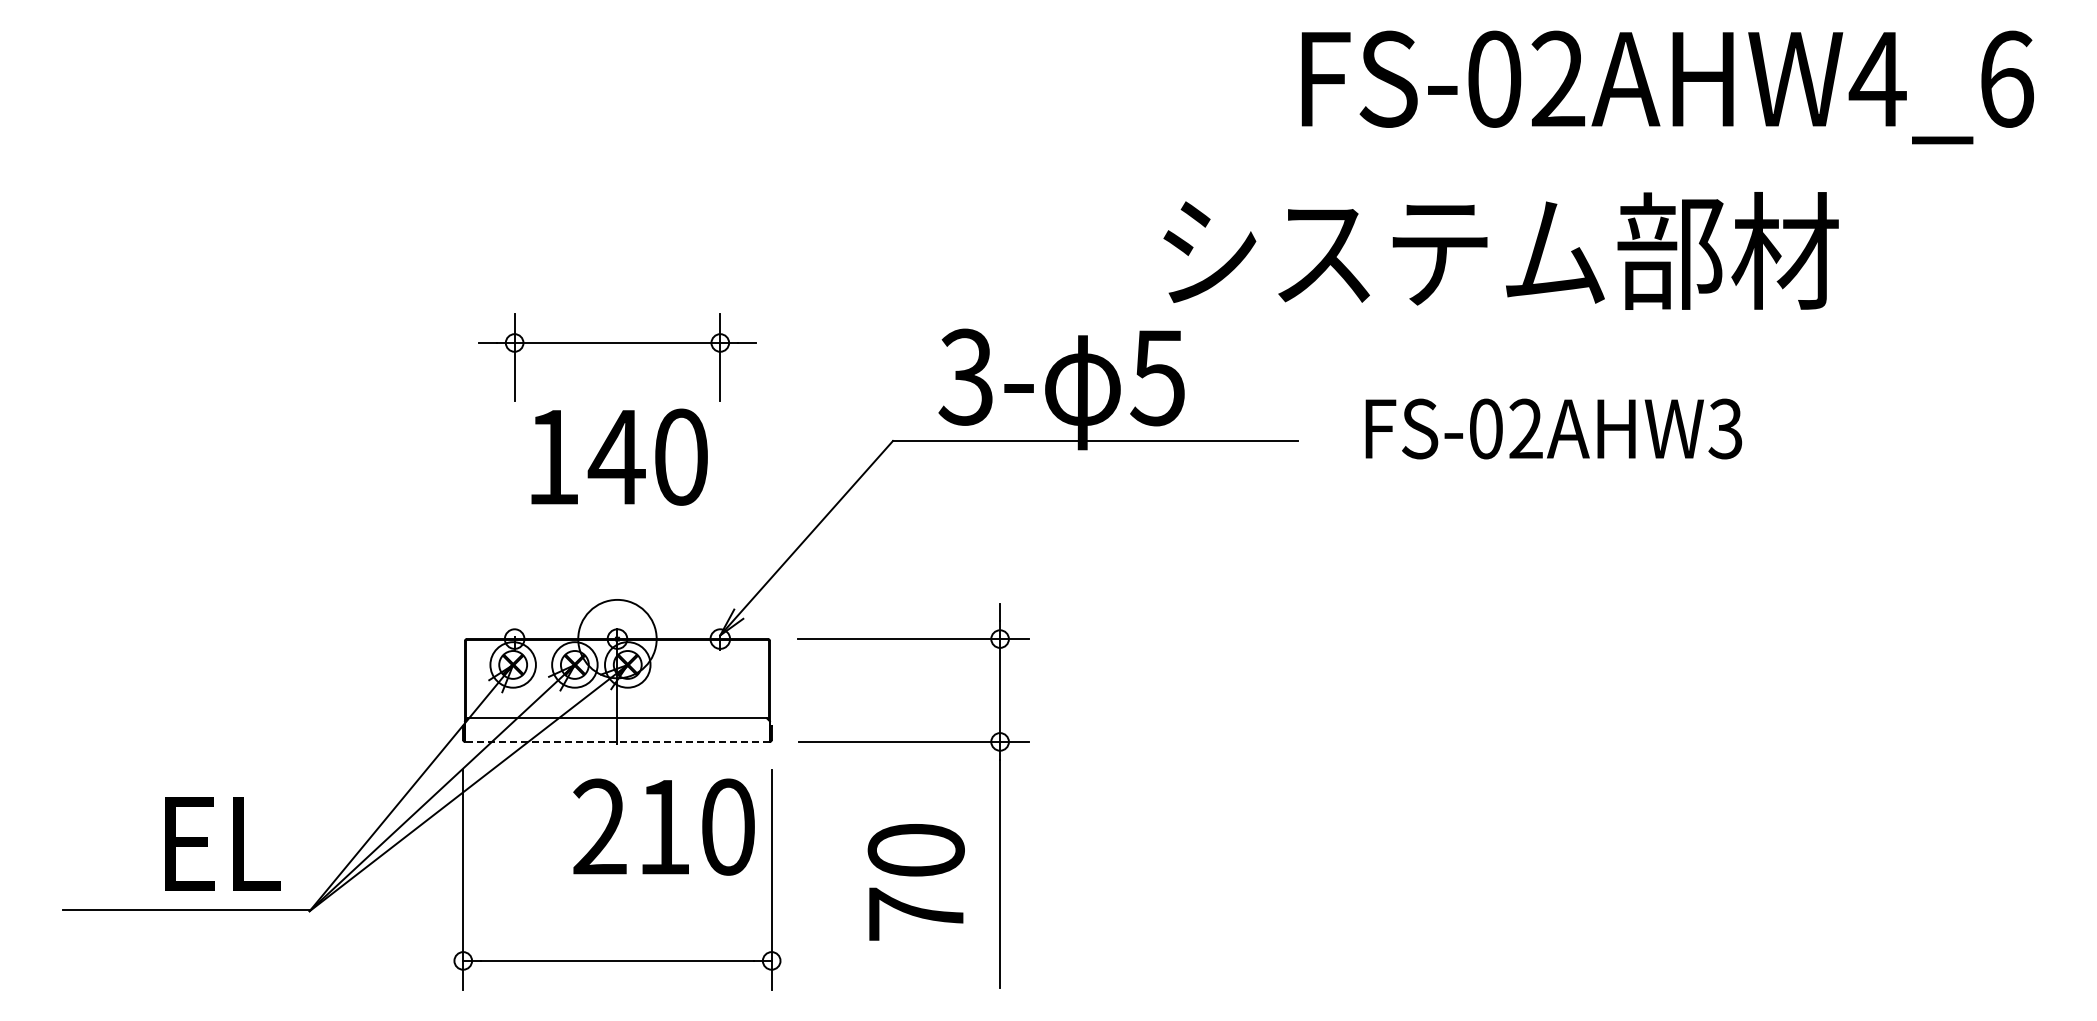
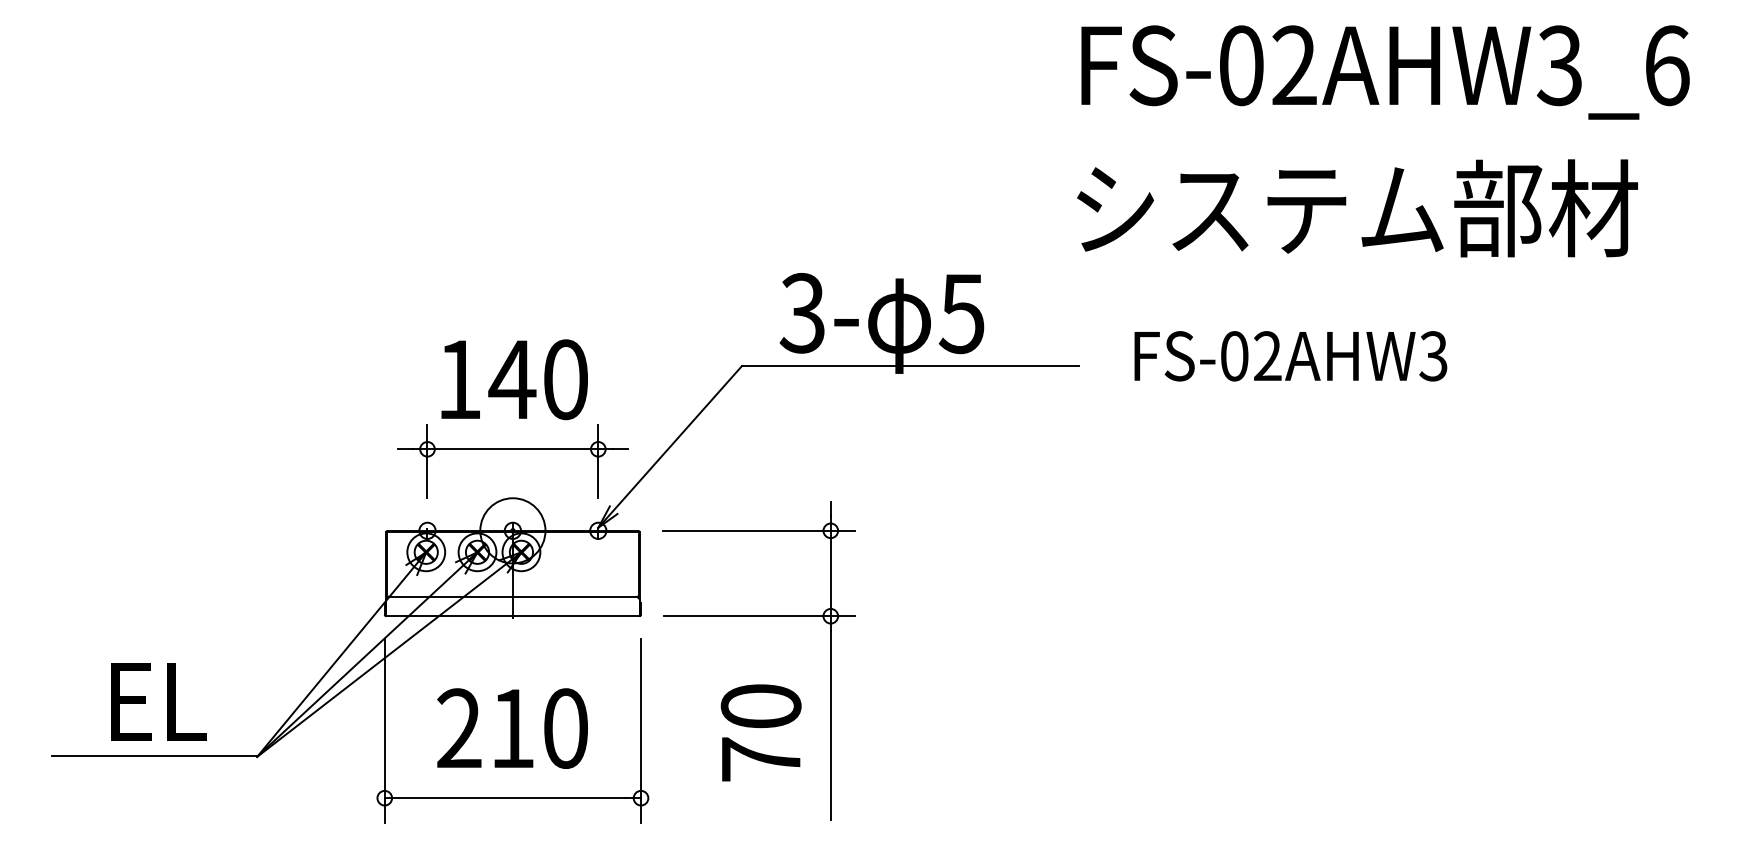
text: (1877, 78) -> (1559, 65), FS-02AHW4_6 -> FS-02AHW3_6
text: (1500, 250) -> (1357, 207), moved
part: (617, 343) -> (512, 449), moved
line: (616, 741) -> (512, 615), dashed -> solid
text: (663, 826) -> (512, 728), moved
text: (222, 843) -> (158, 701), moved

